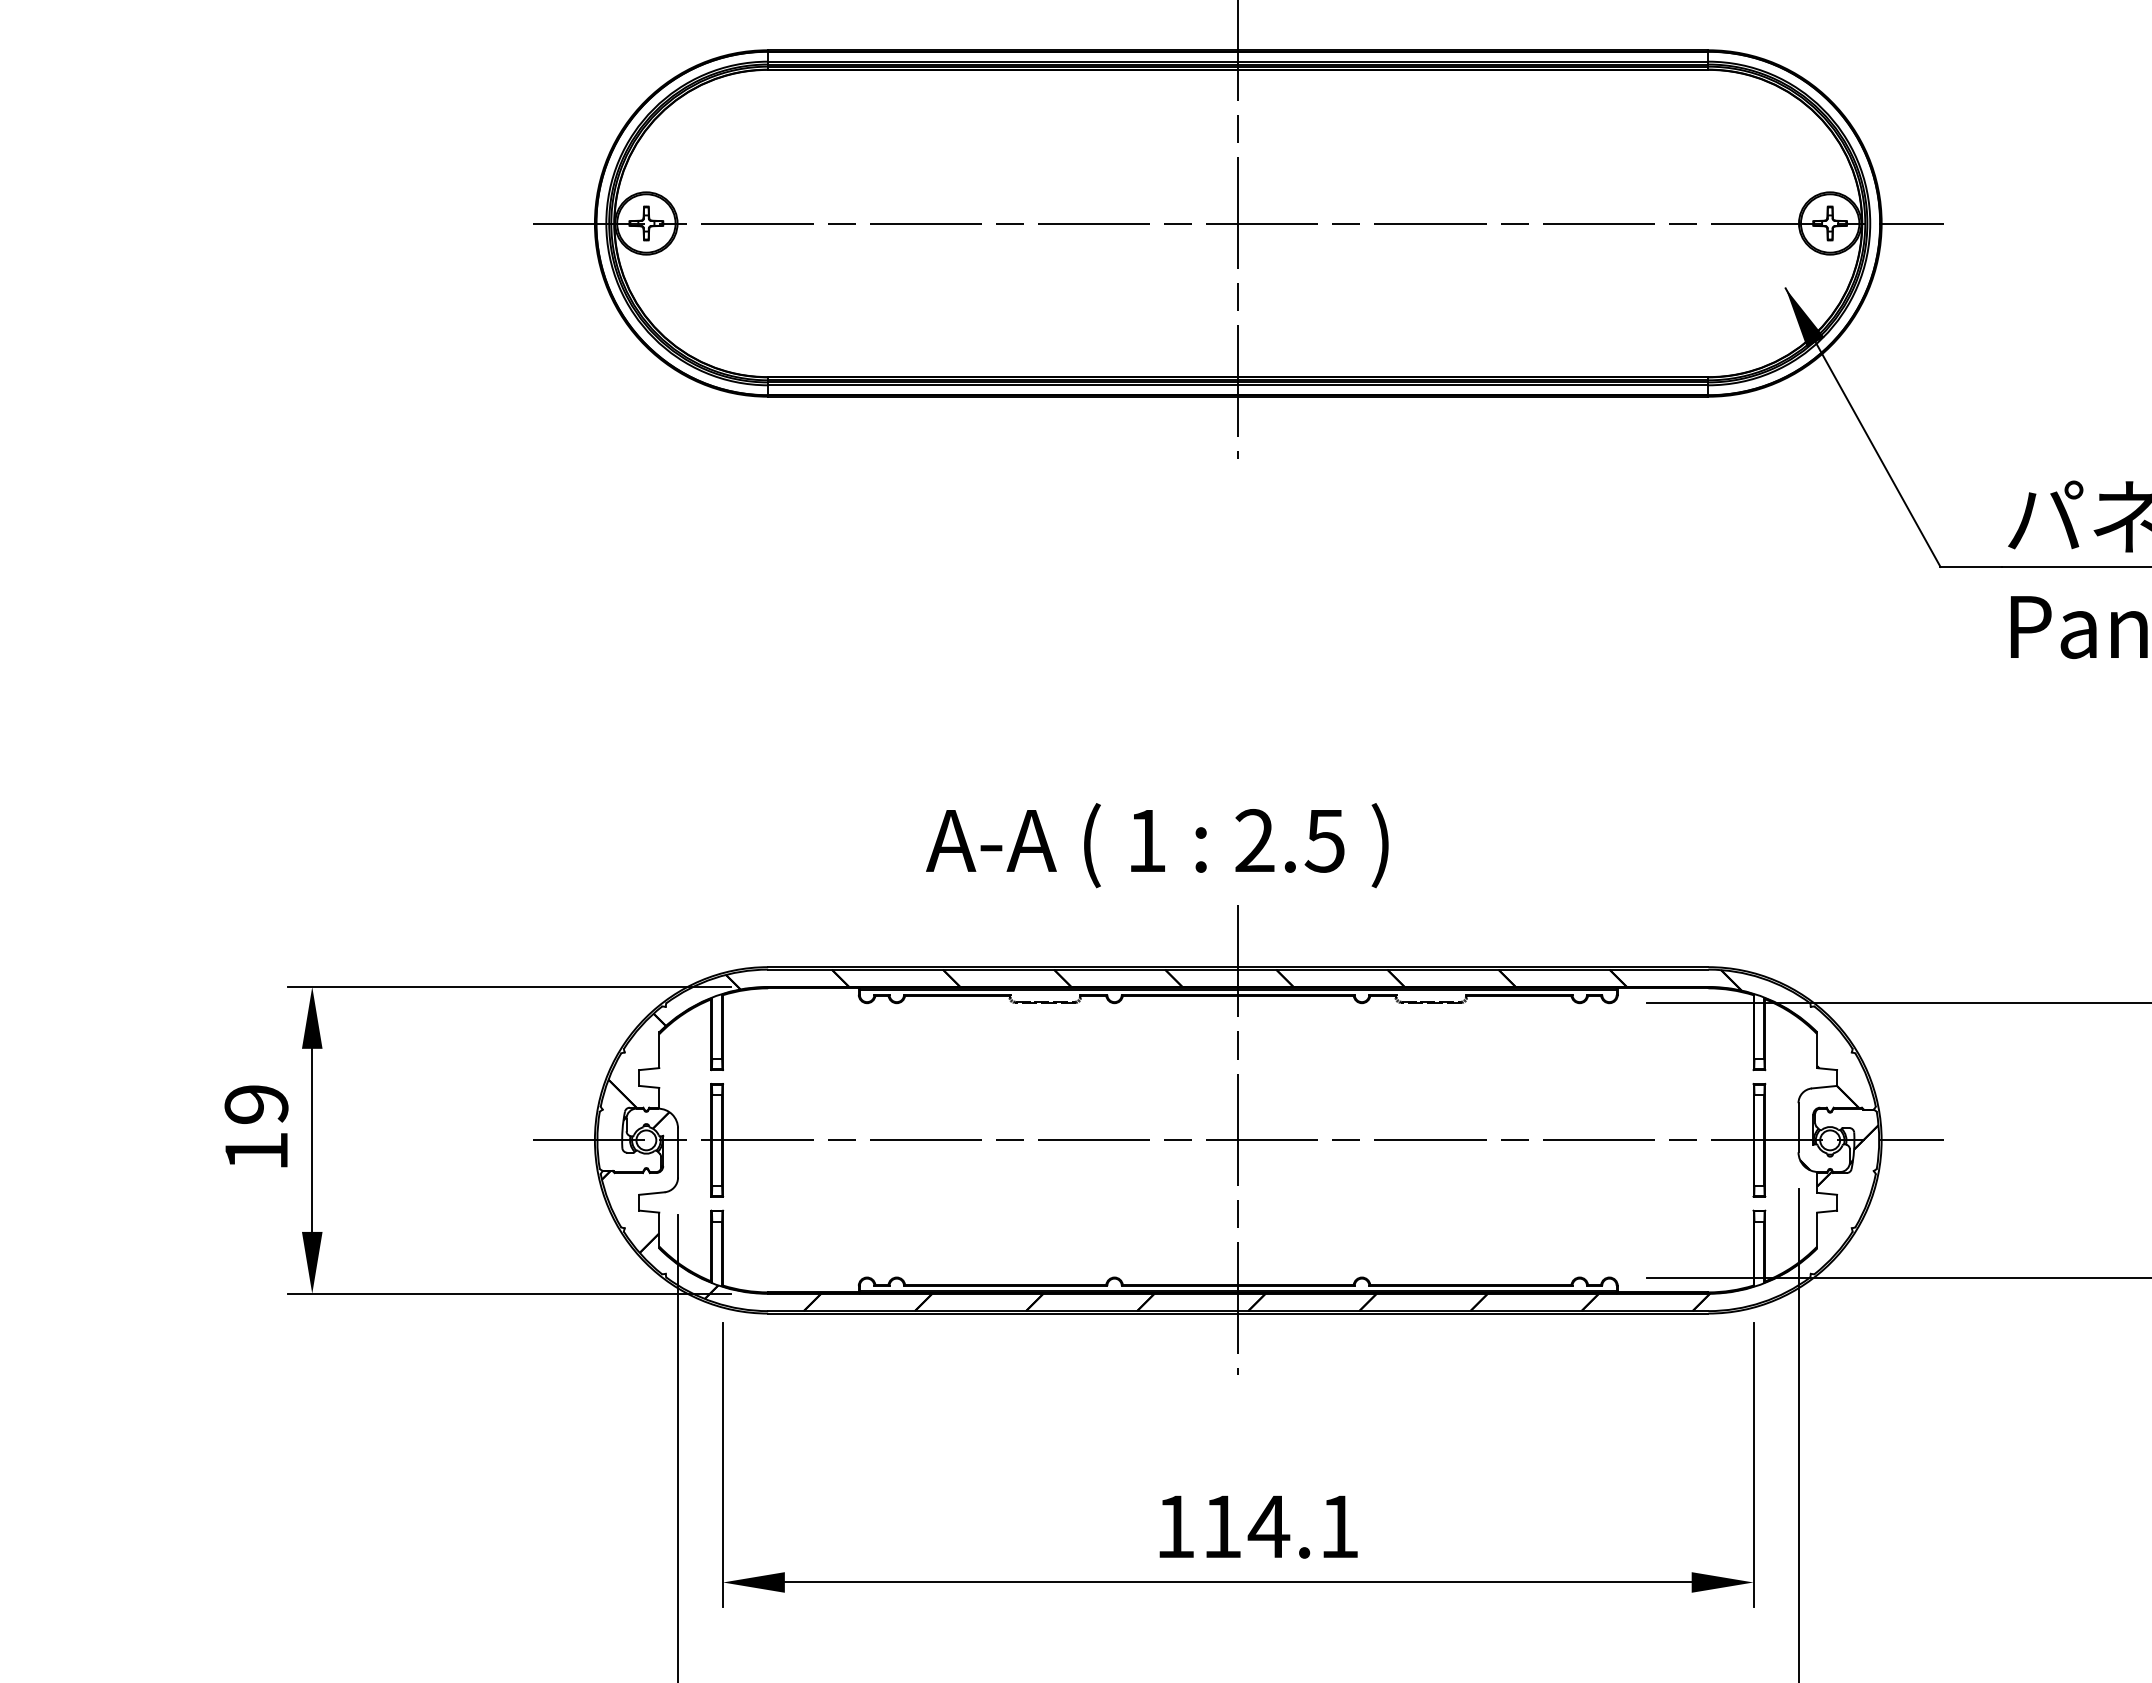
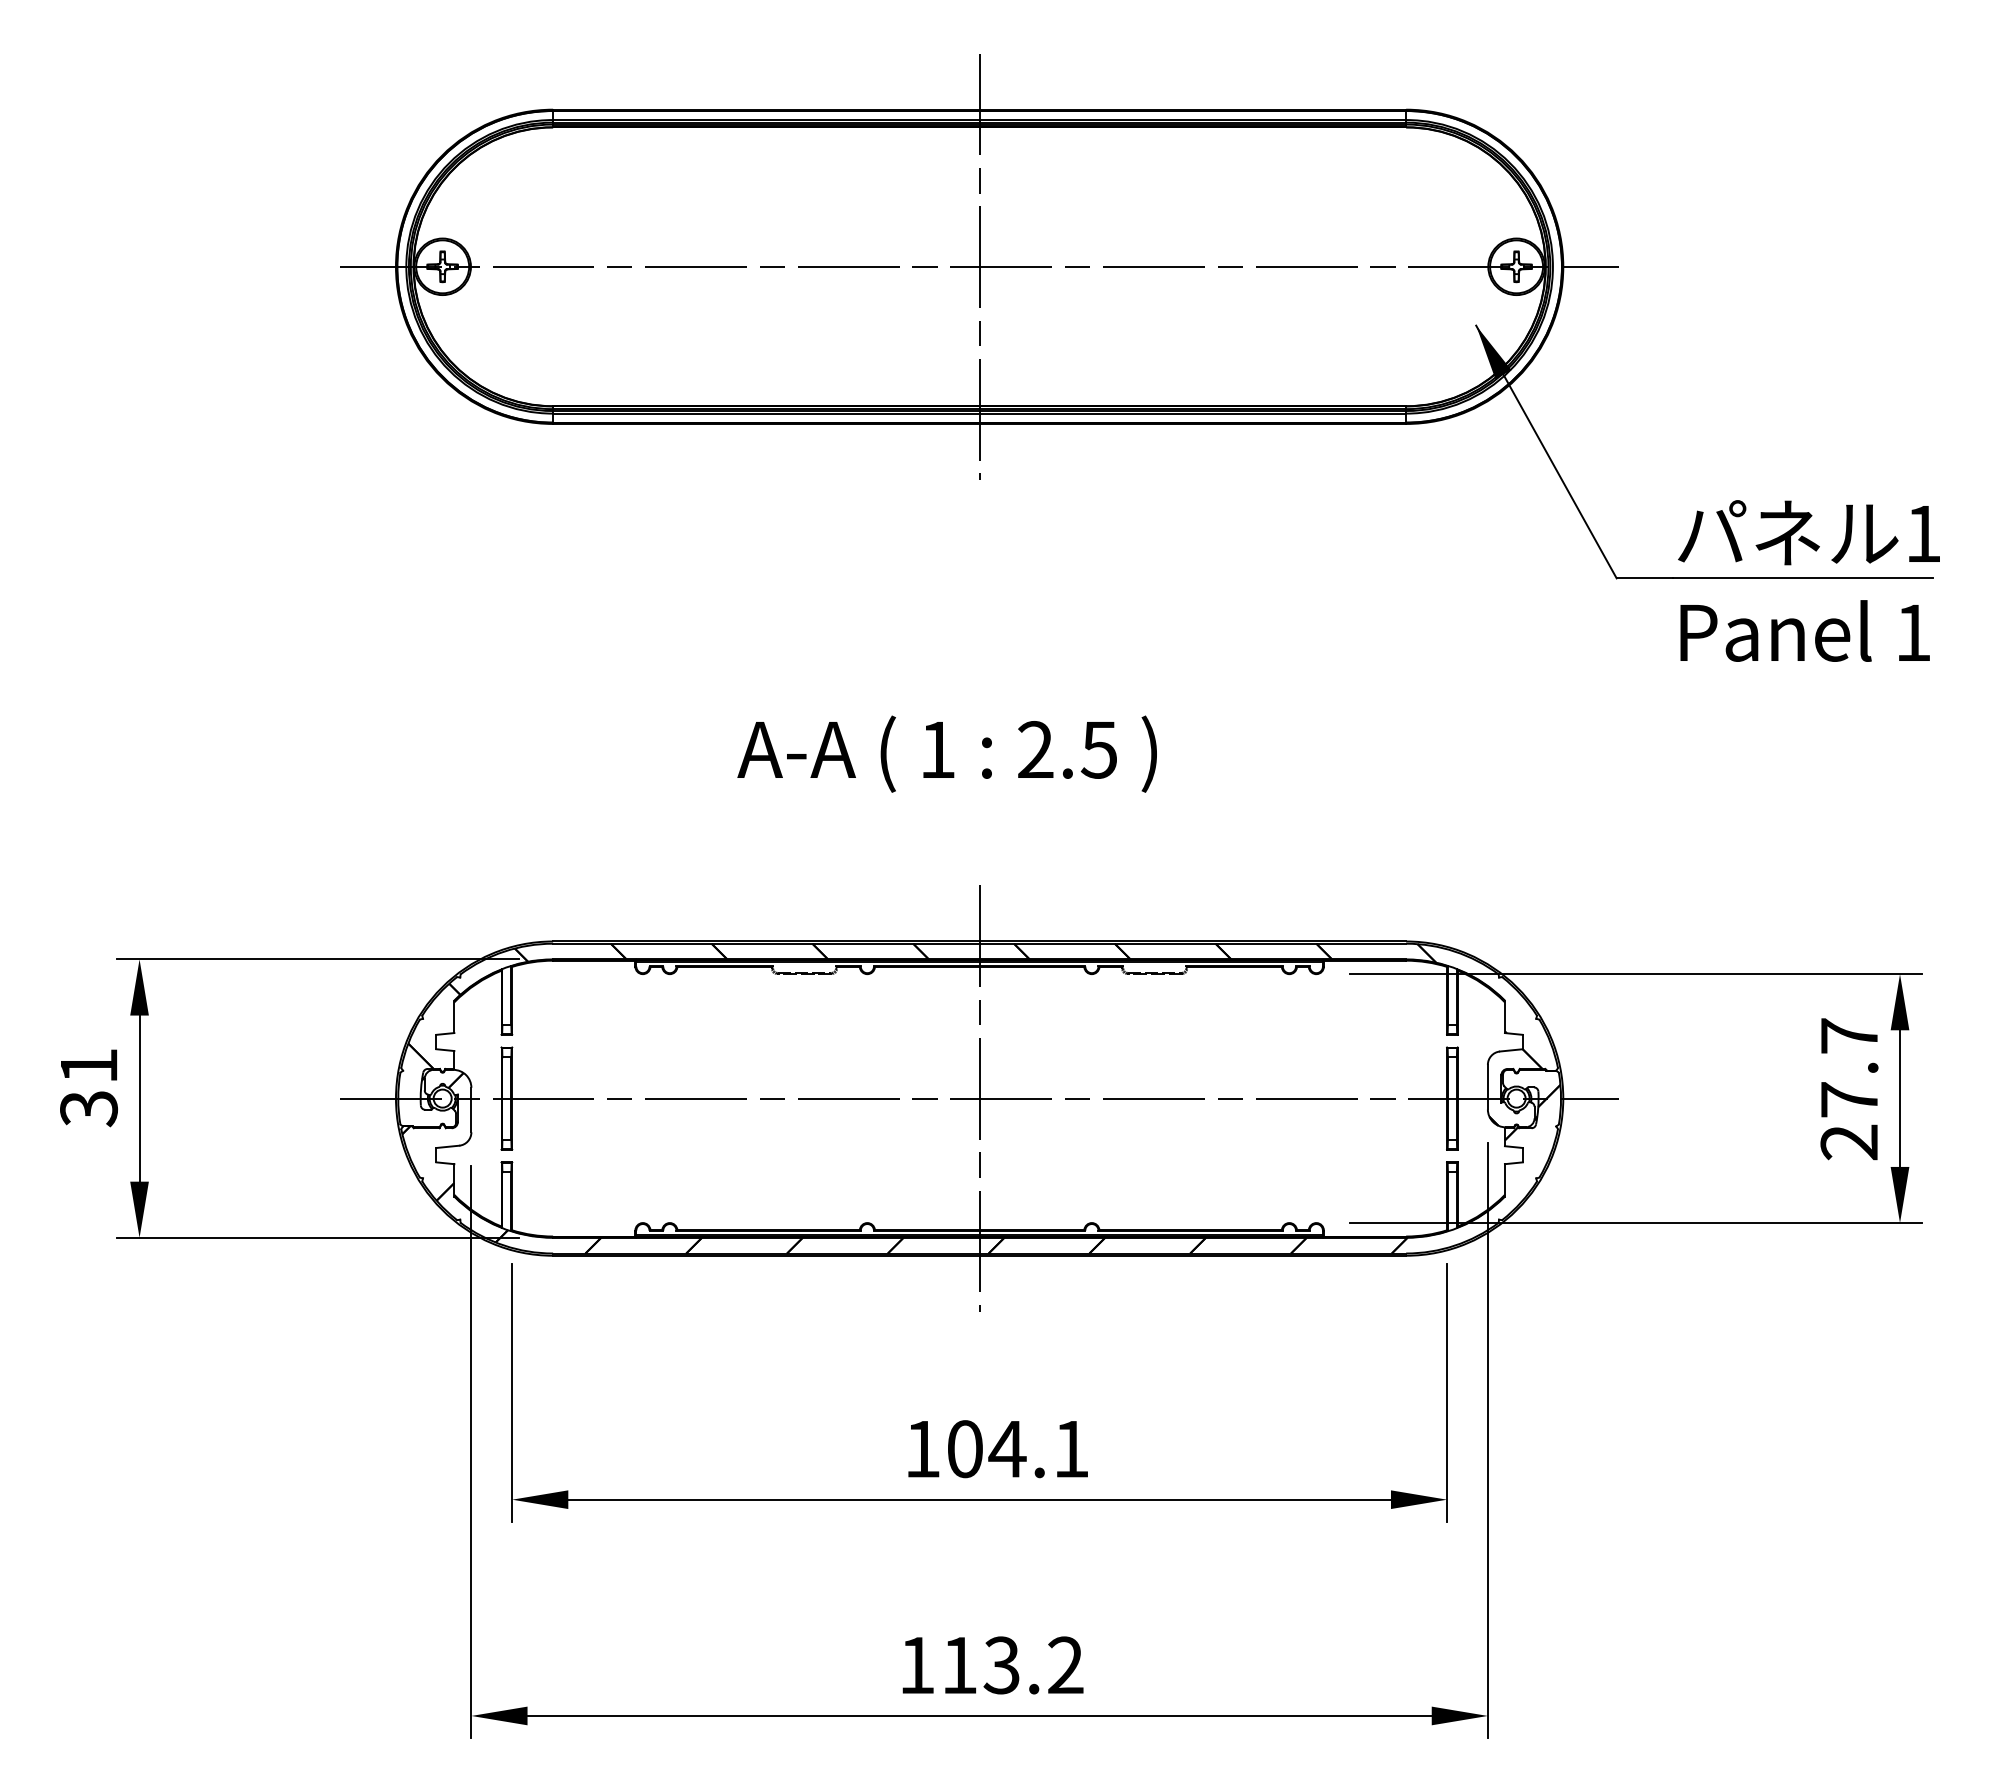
text: (1156, 844) -> (946, 753), moved
text: (257, 1128) -> (89, 1087), 19 -> 31
text: (1222, 1527) -> (965, 1449), 114.1 -> 104.1

